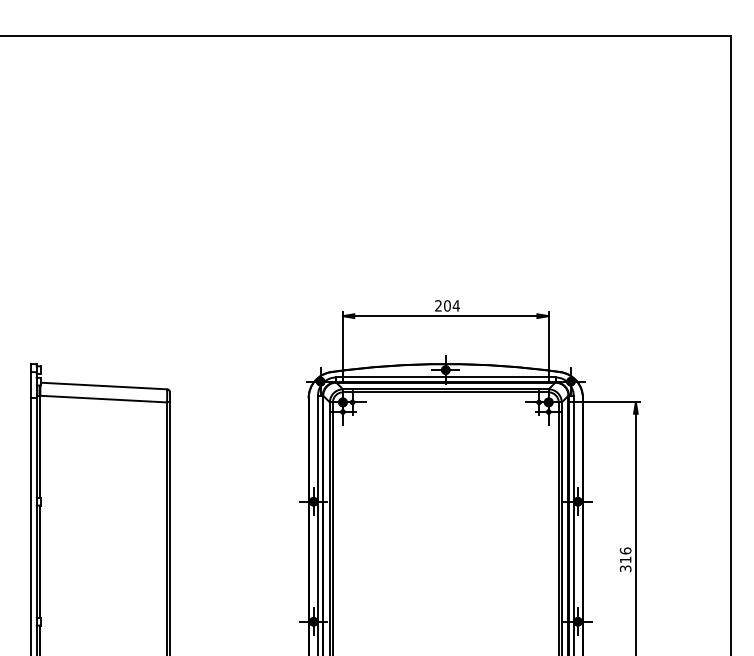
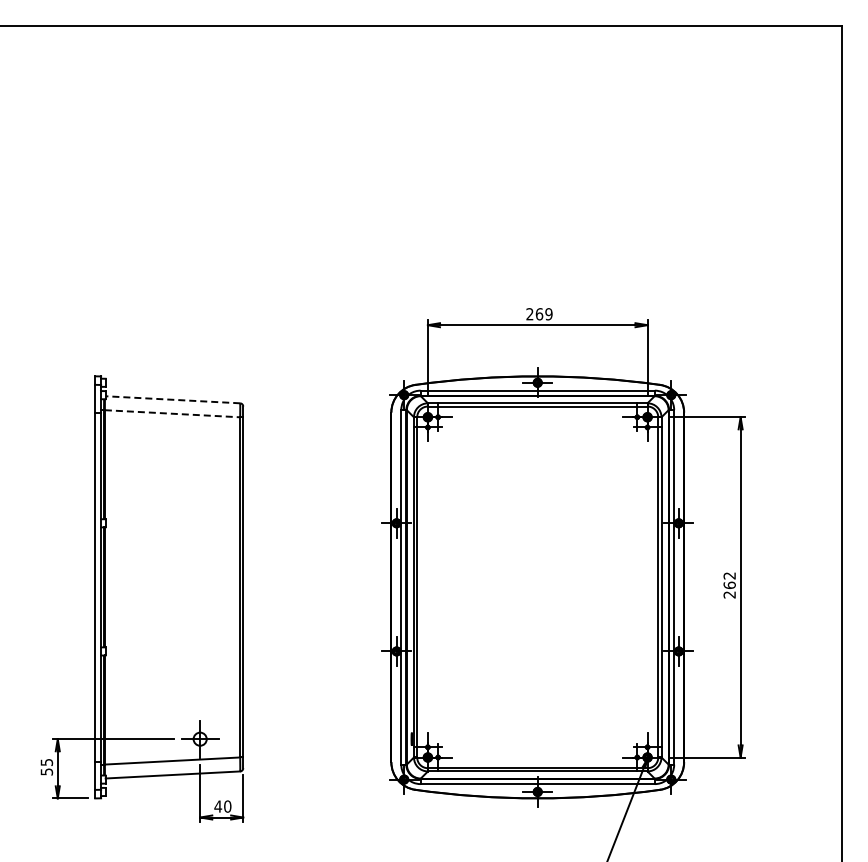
text: (452, 306) -> (544, 314), 204 -> 269
line: (103, 385) -> (172, 399), solid -> dashed
line: (103, 398) -> (172, 413), solid -> dashed
text: (625, 560) -> (729, 585), 316 -> 262

